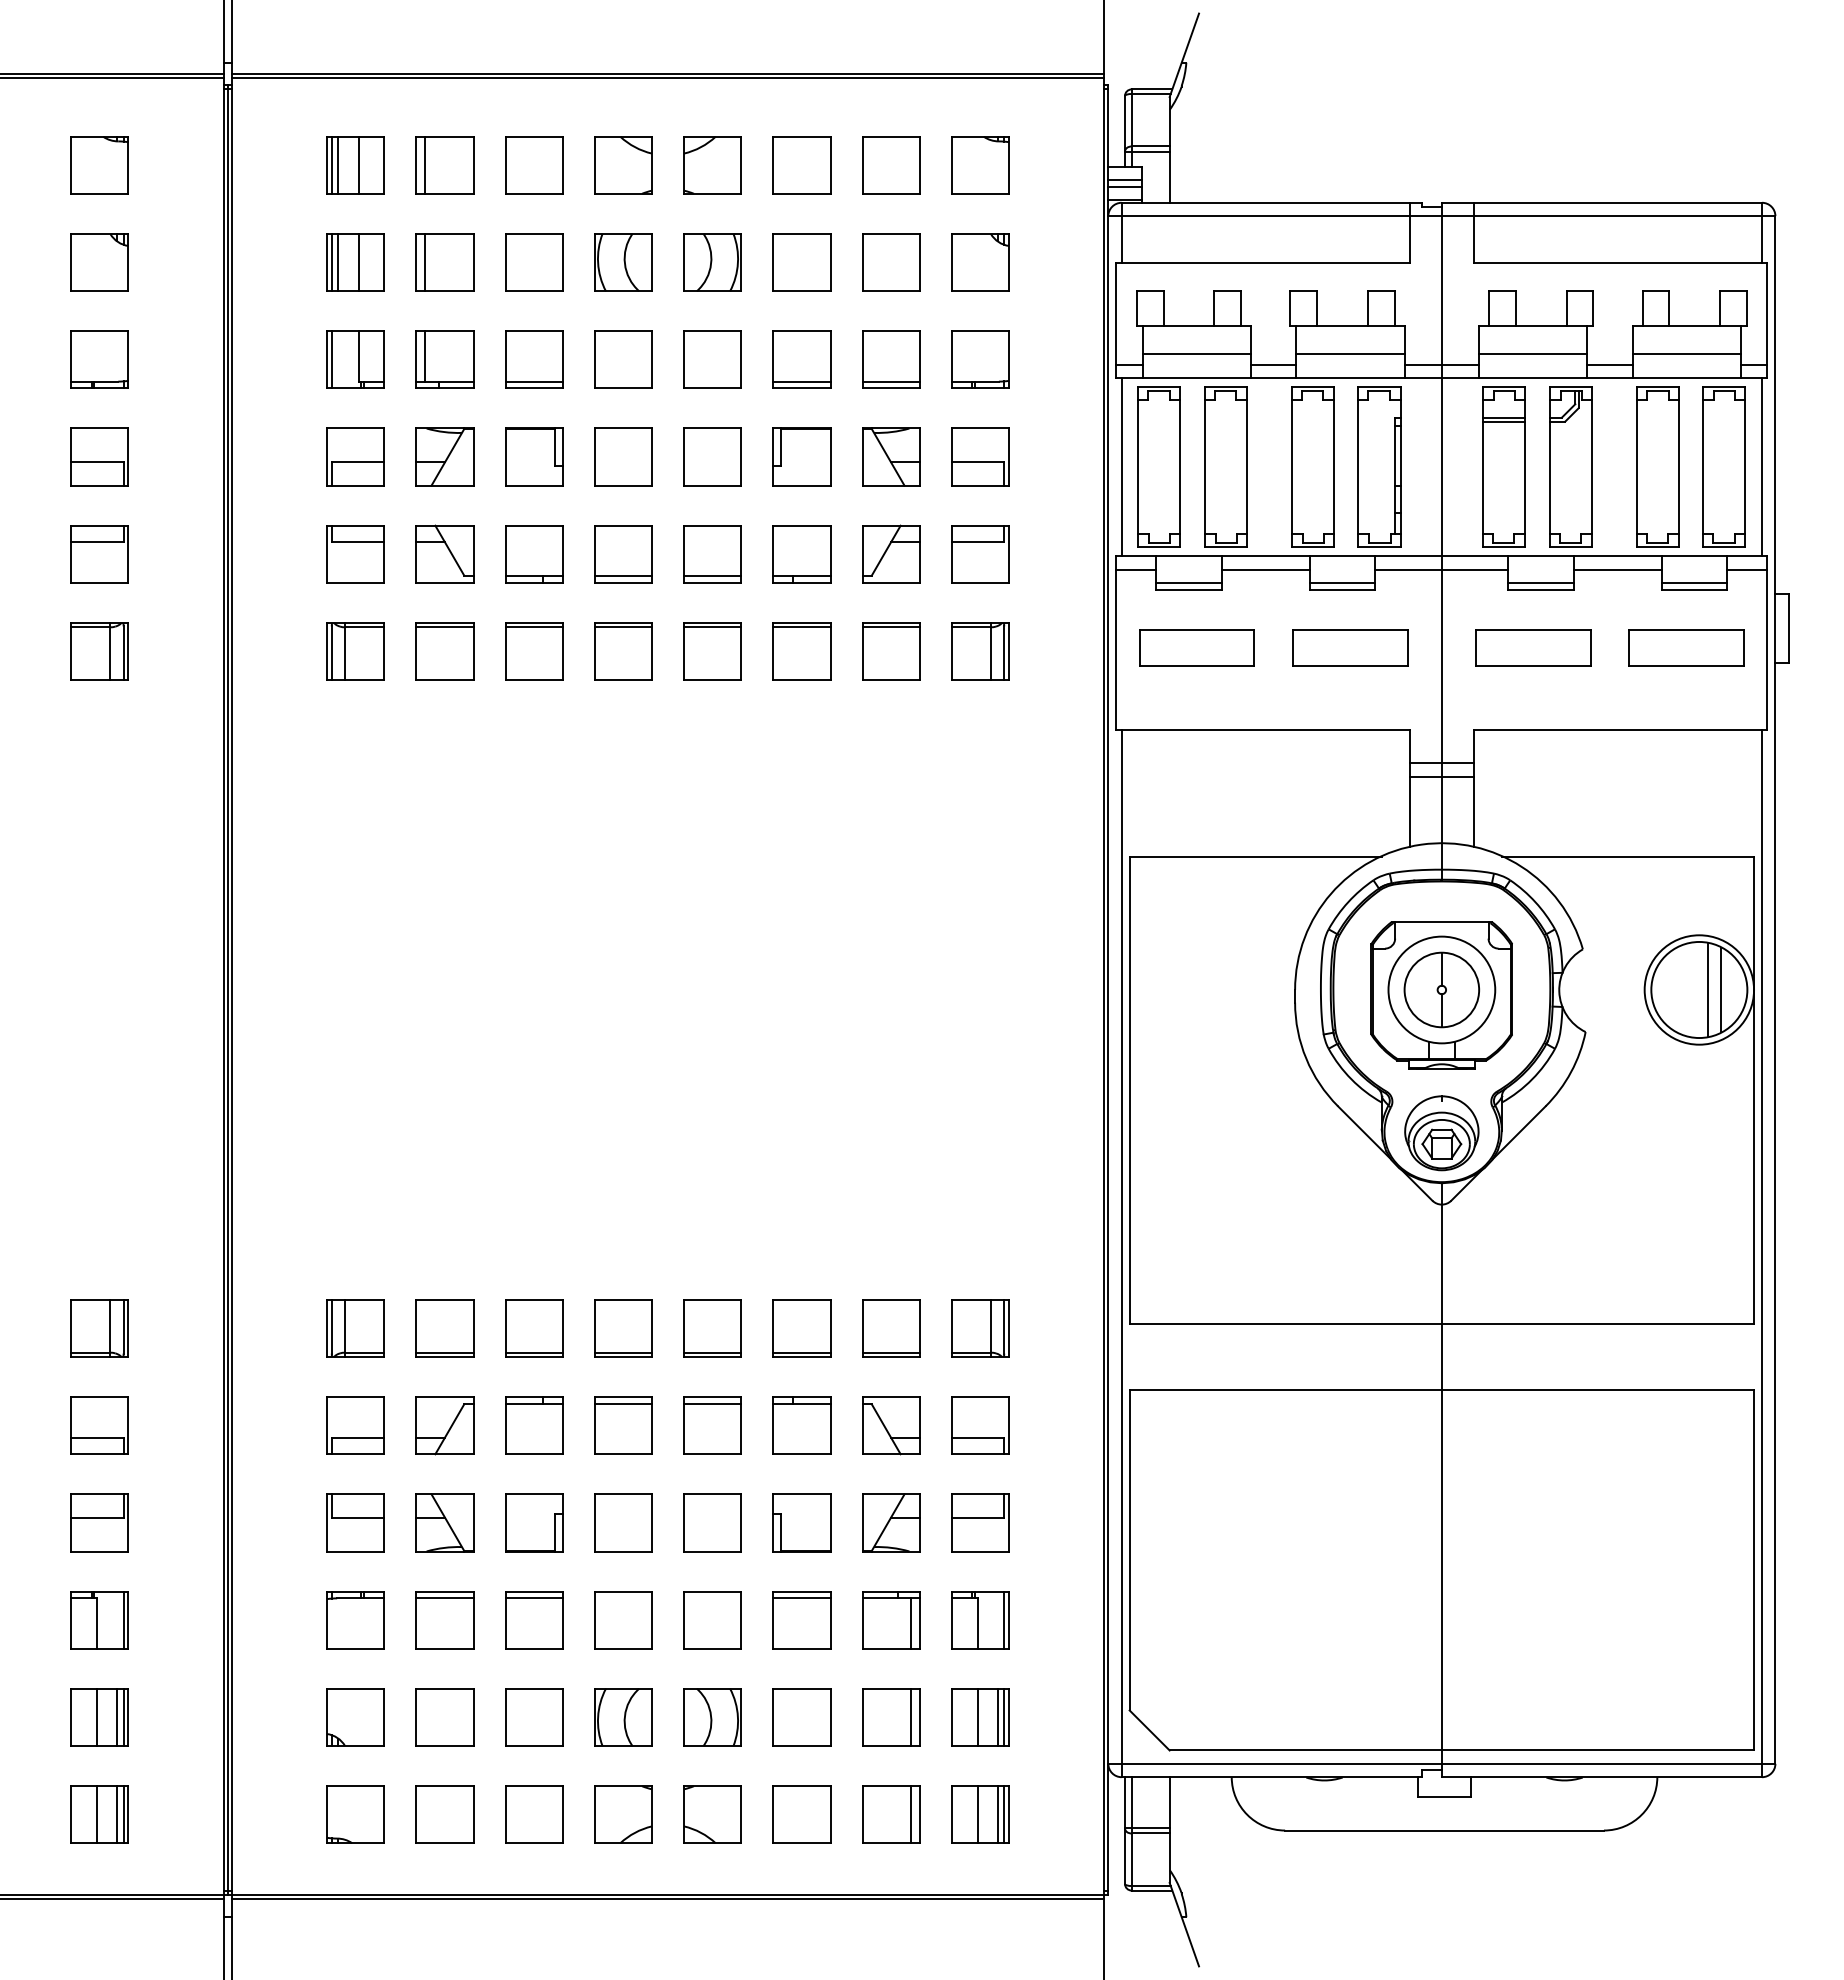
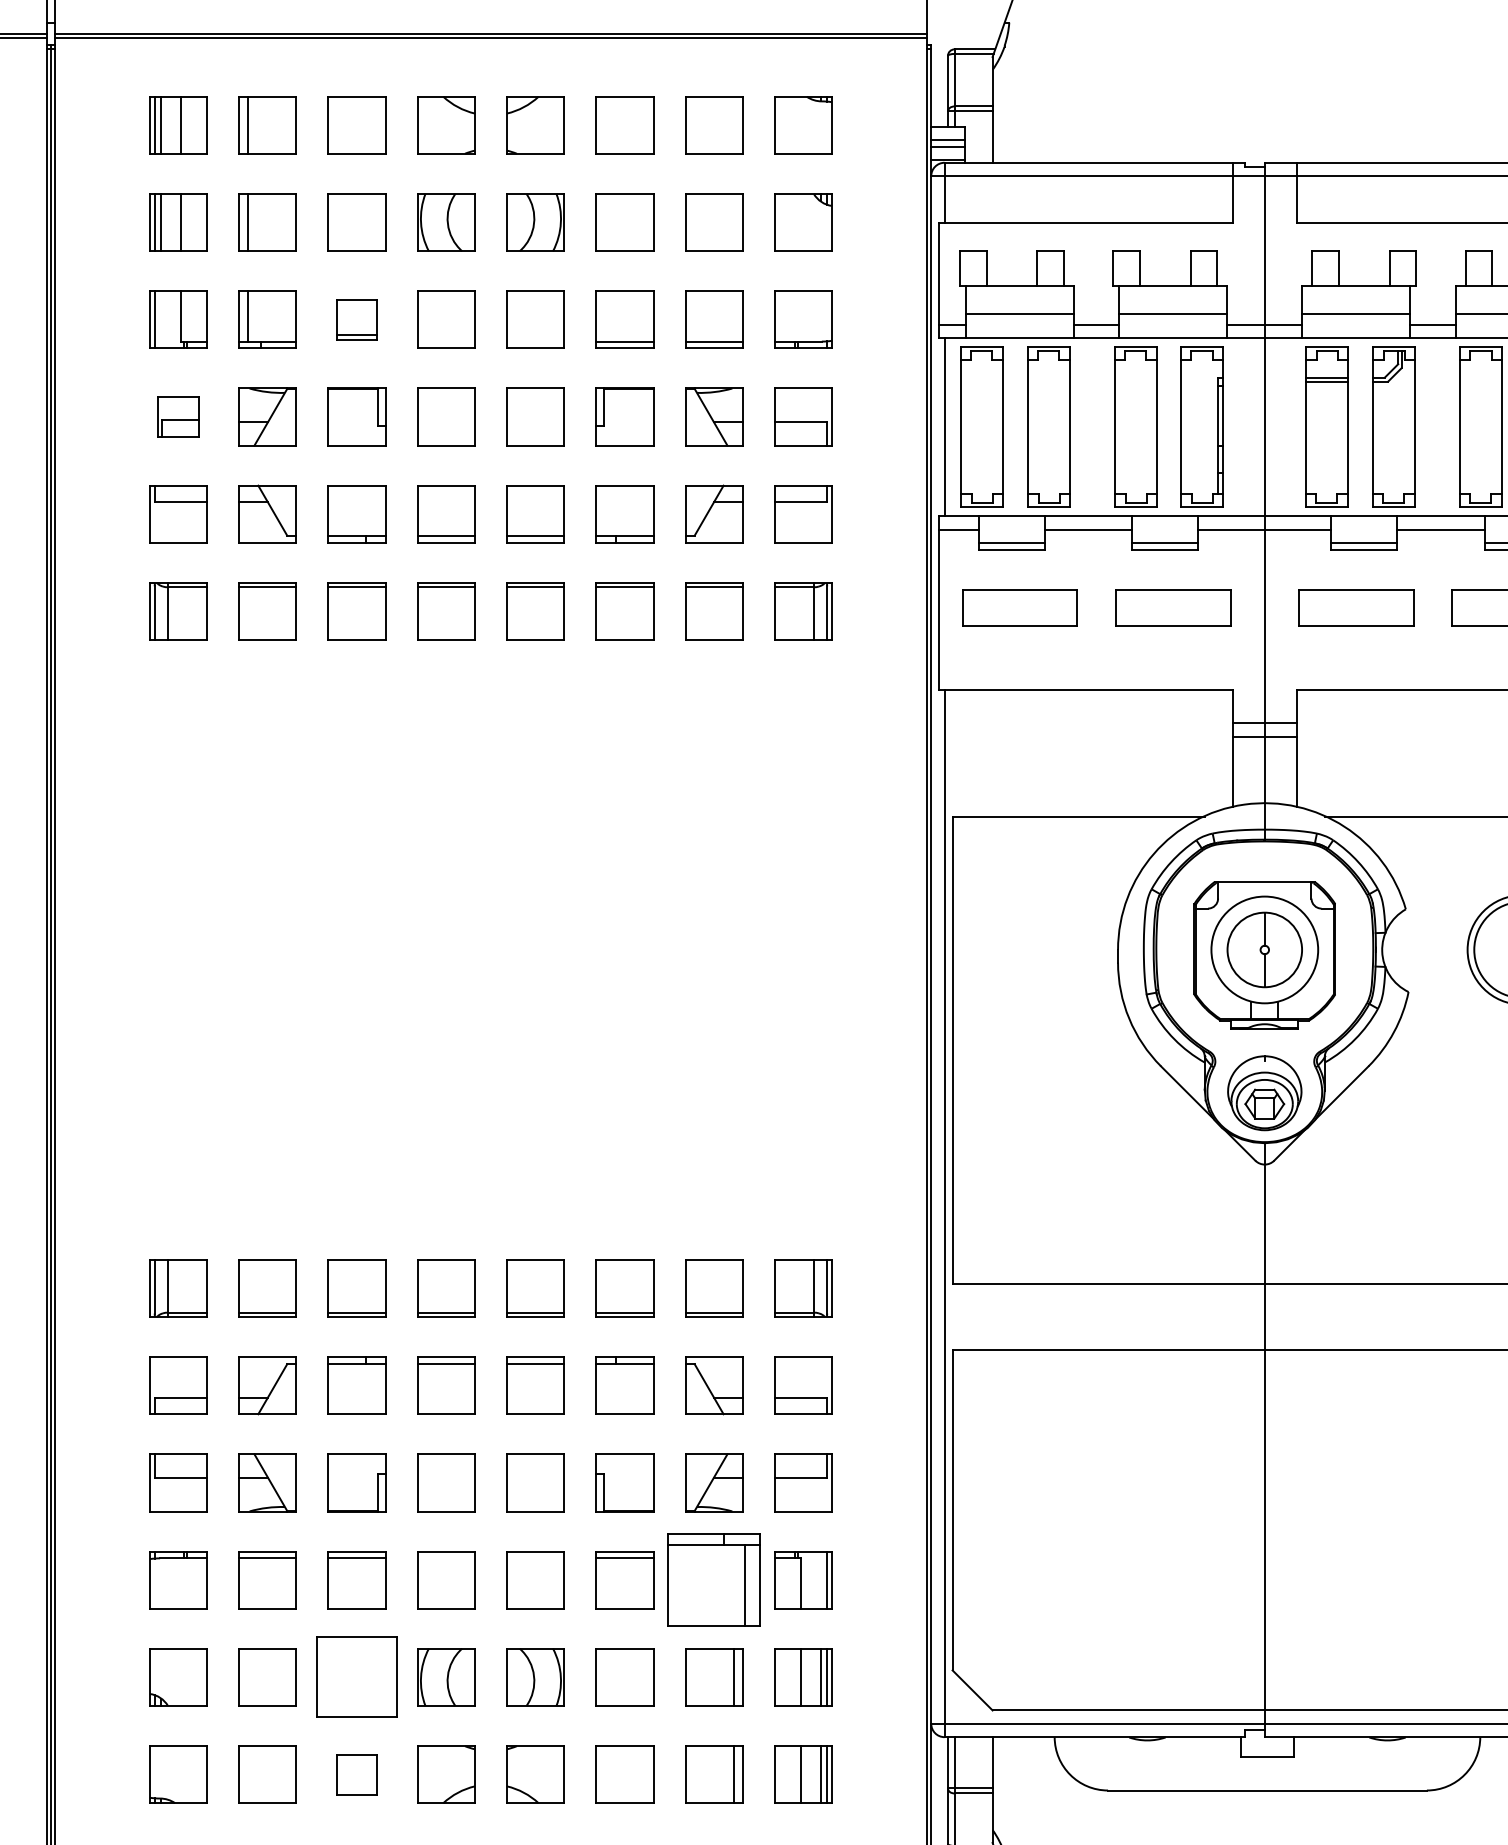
part: (534, 359) -> (357, 319), size x0.7
part: (355, 456) -> (178, 416), size x0.7
part: (891, 1620) -> (714, 1580), size x1.6
part: (534, 1717) -> (357, 1677), size x1.4
part: (534, 1814) -> (357, 1774), size x0.7

